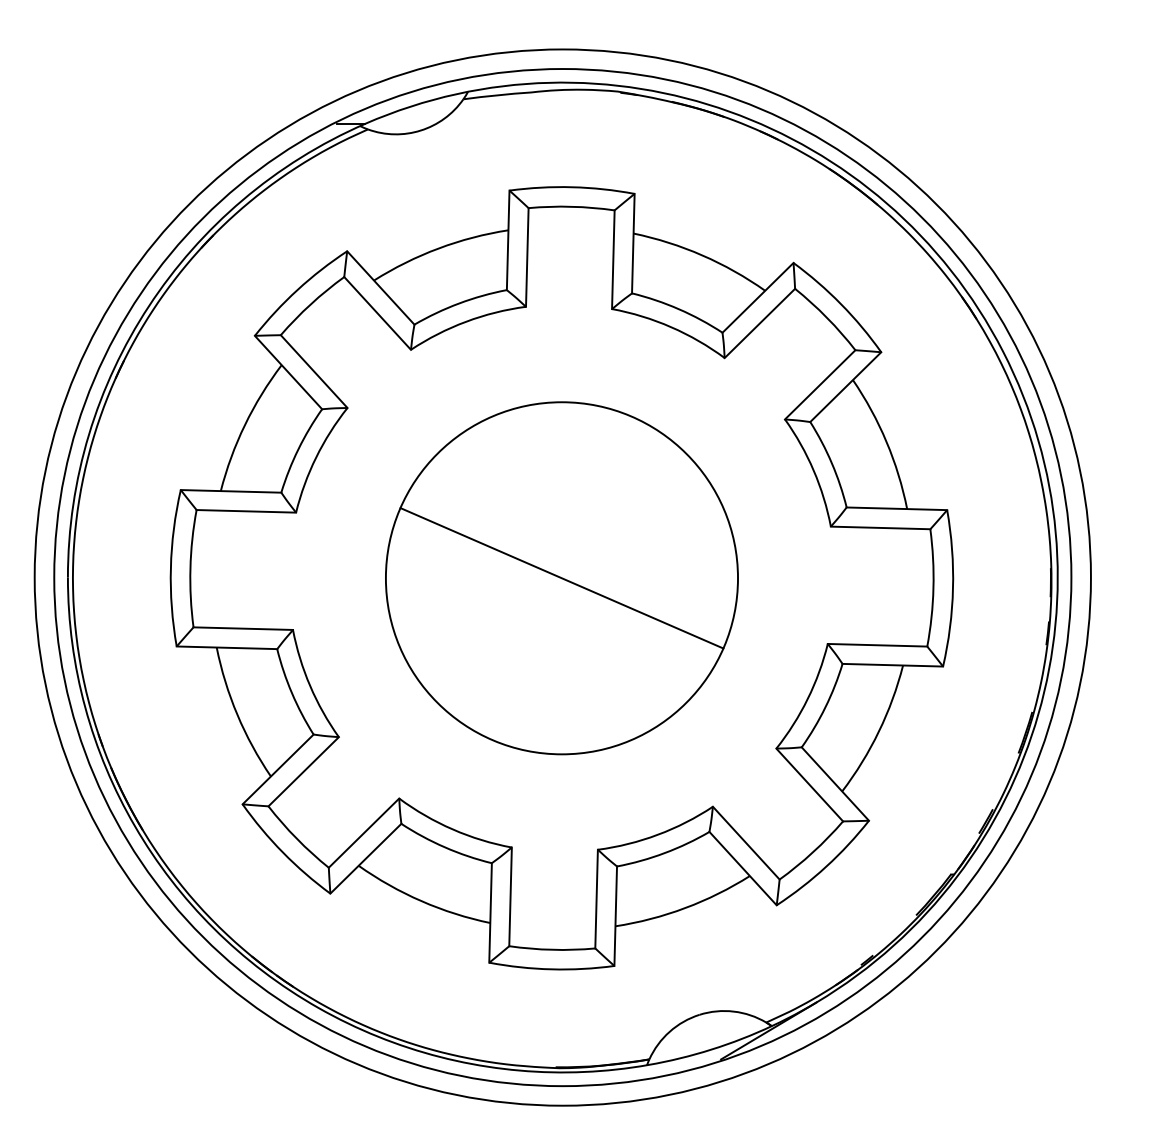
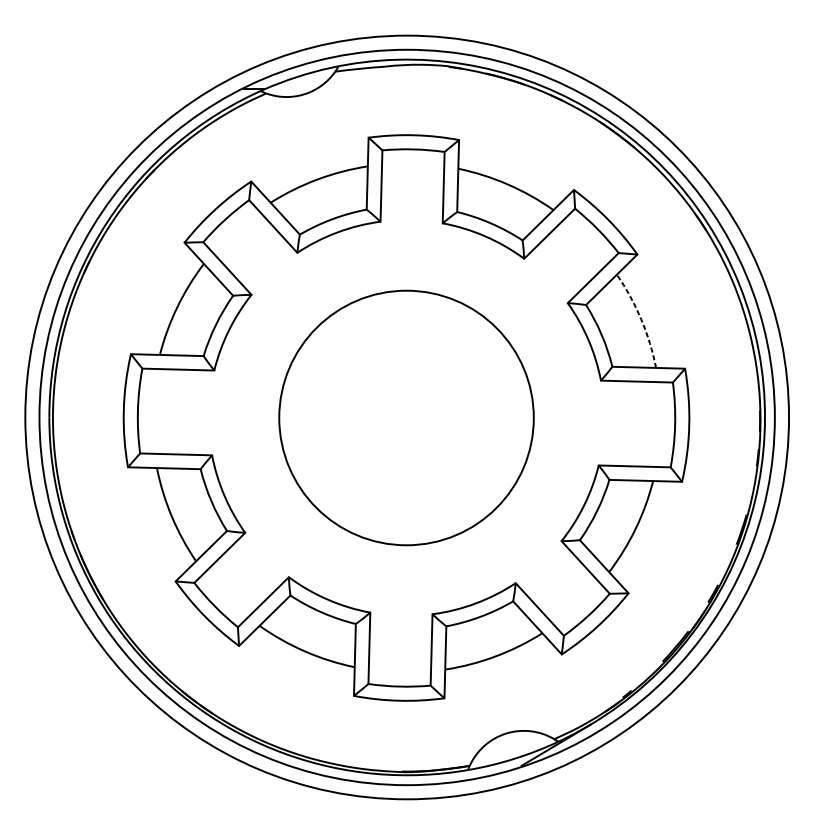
arc: (886, 441) -> (641, 319), solid -> dashed
line: (561, 578) -> (406, 418), removed

